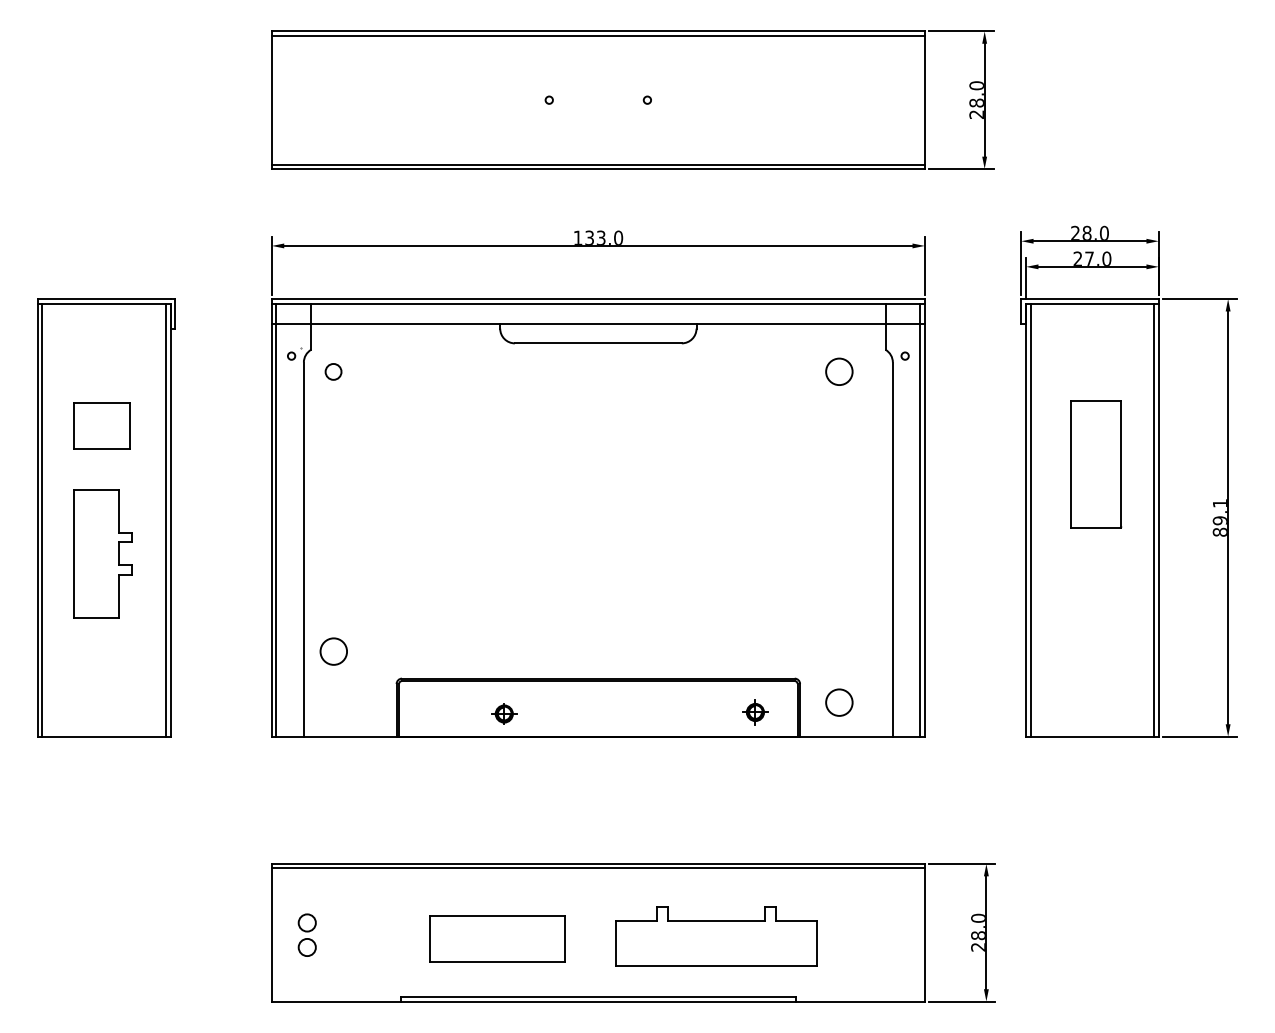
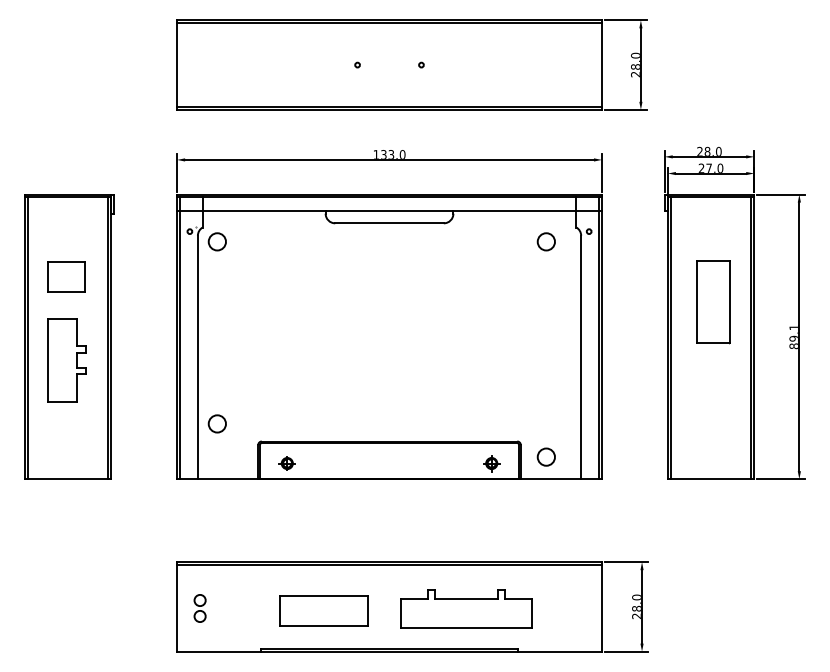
circle: (332, 371) -> (216, 241), size x1.67
part: (503, 713) -> (286, 463), moved

